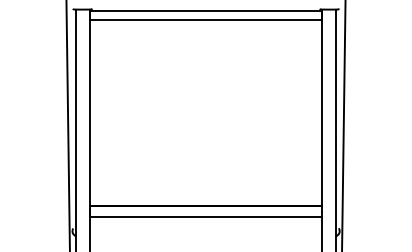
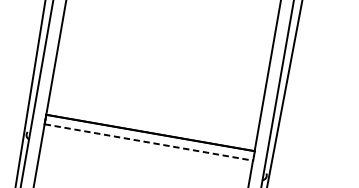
line: (206, 216) -> (149, 142), solid -> dashed

